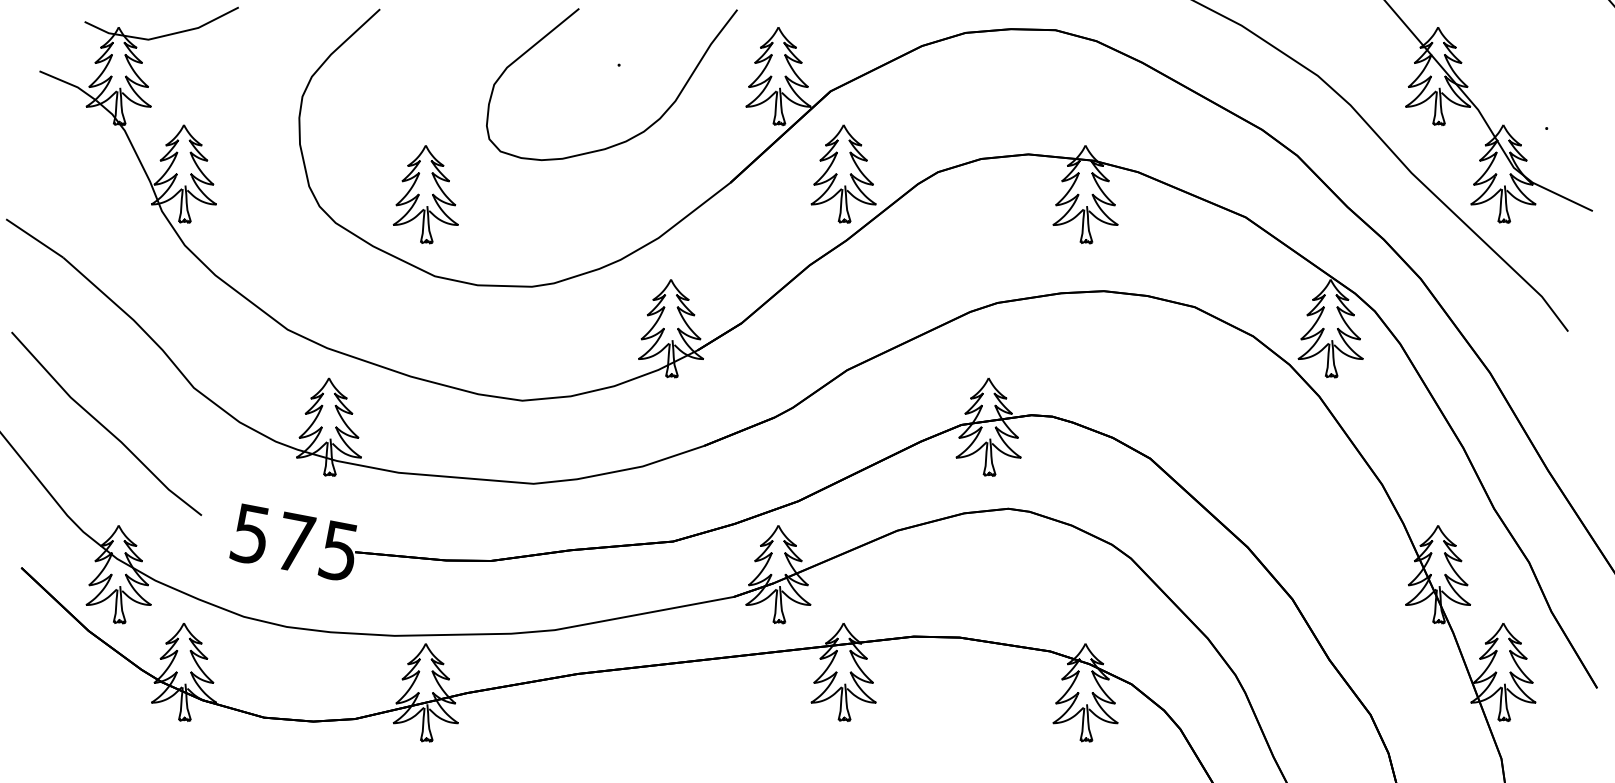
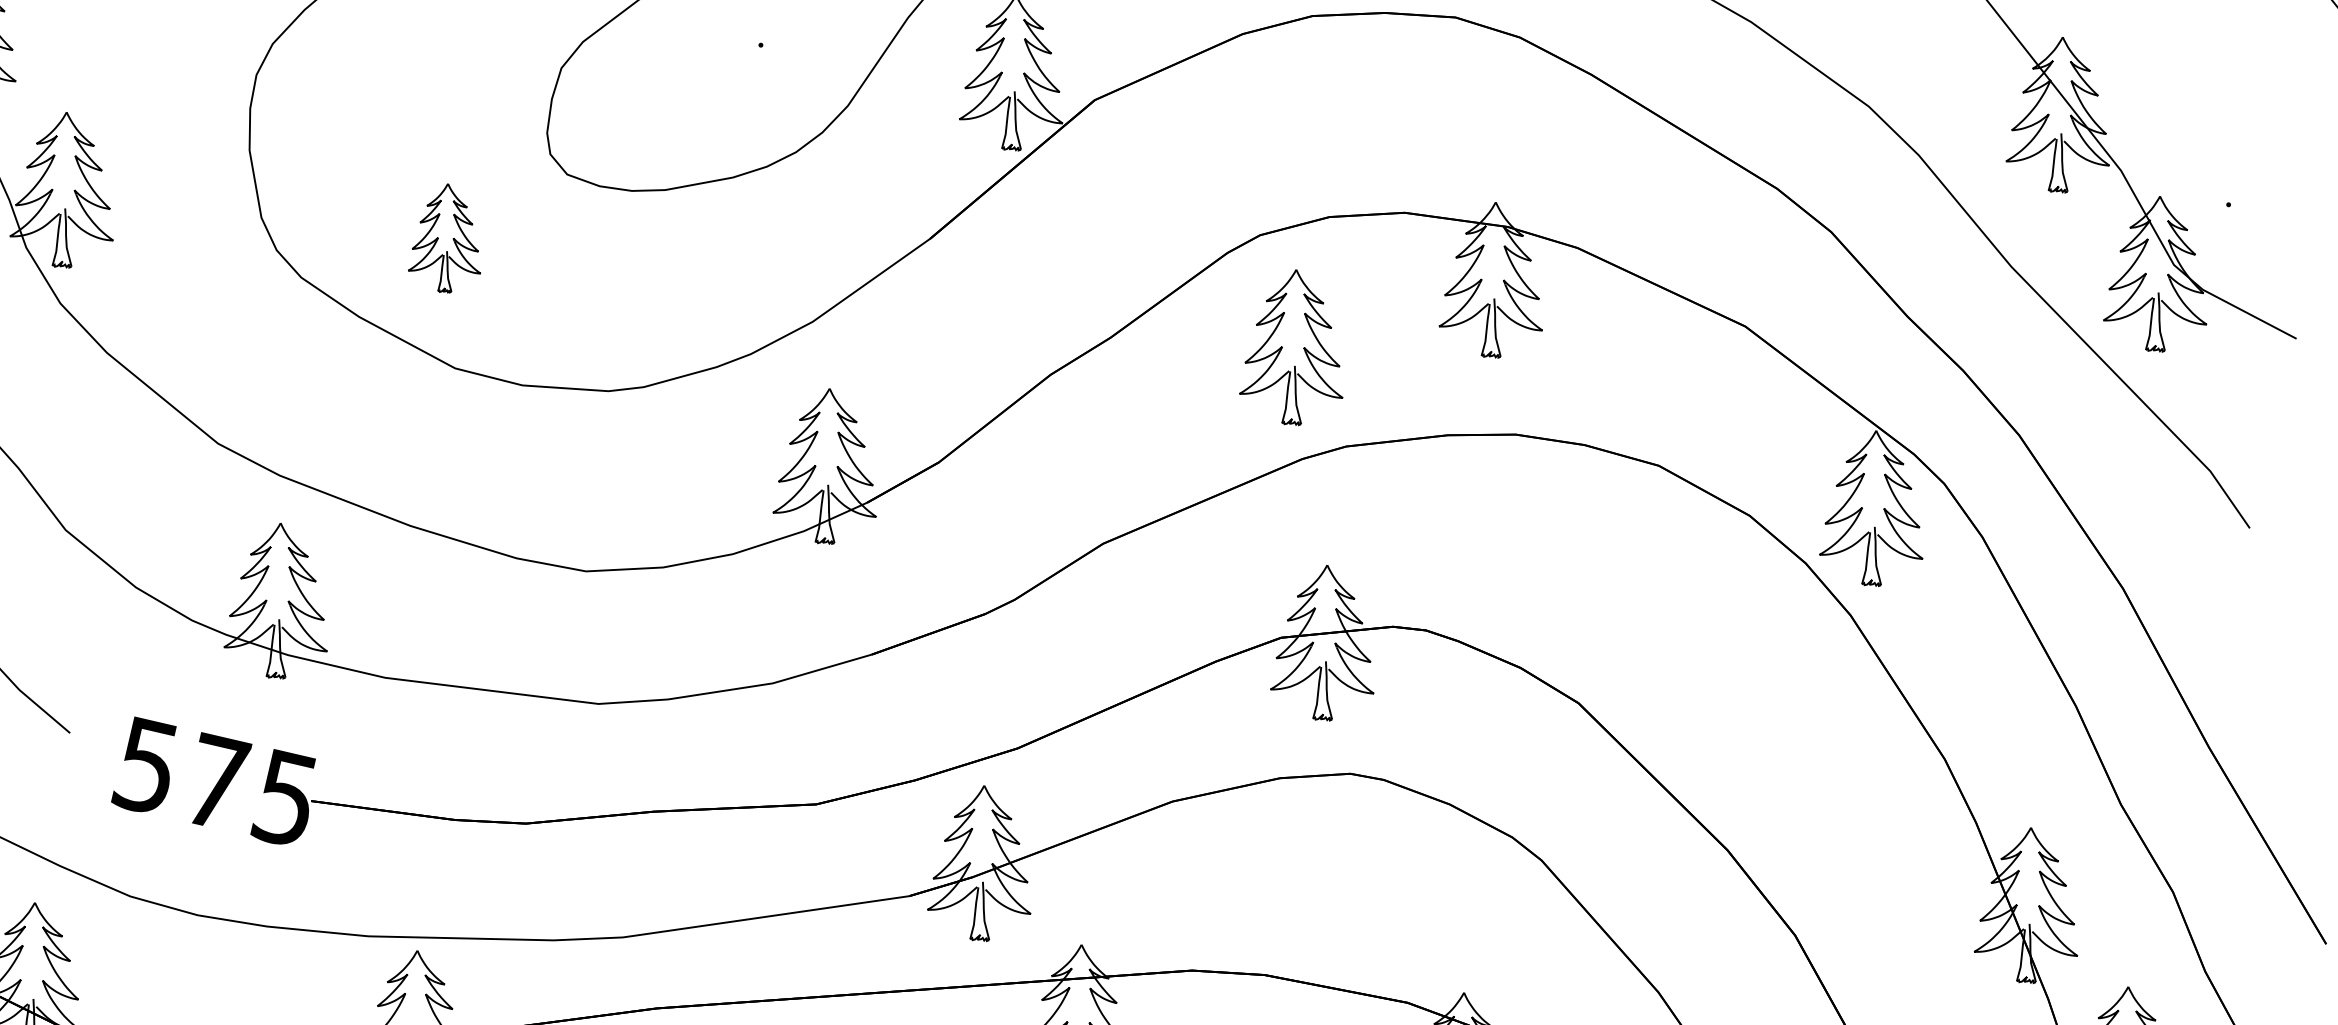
part: (843, 173) -> (1292, 346), moved
part: (425, 194) -> (445, 237), size x0.7

